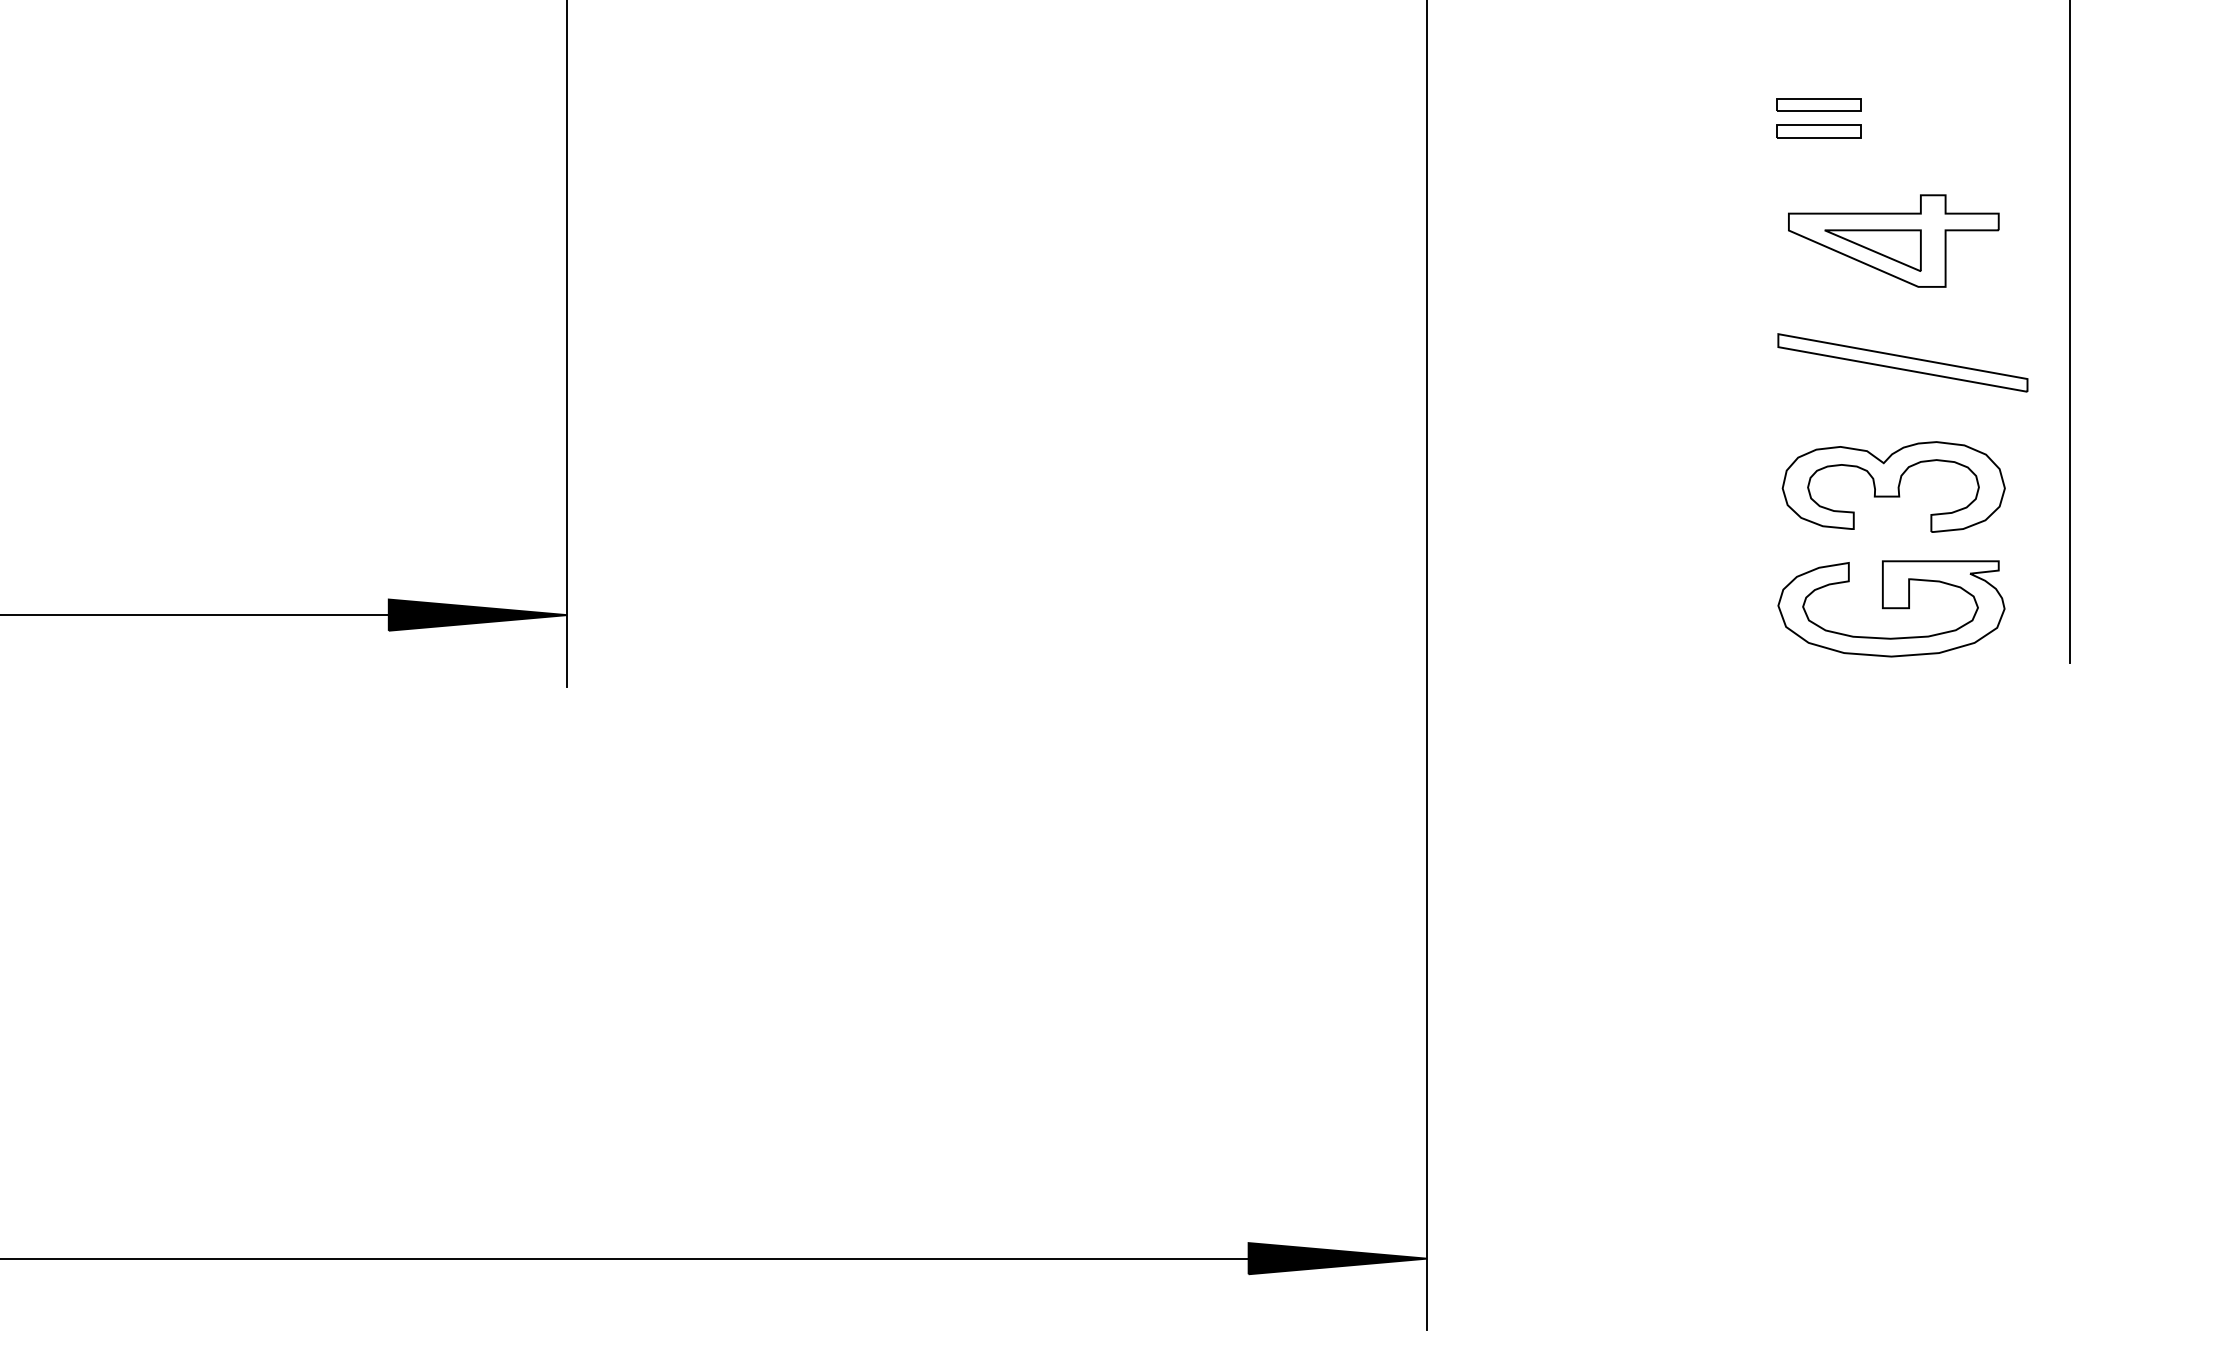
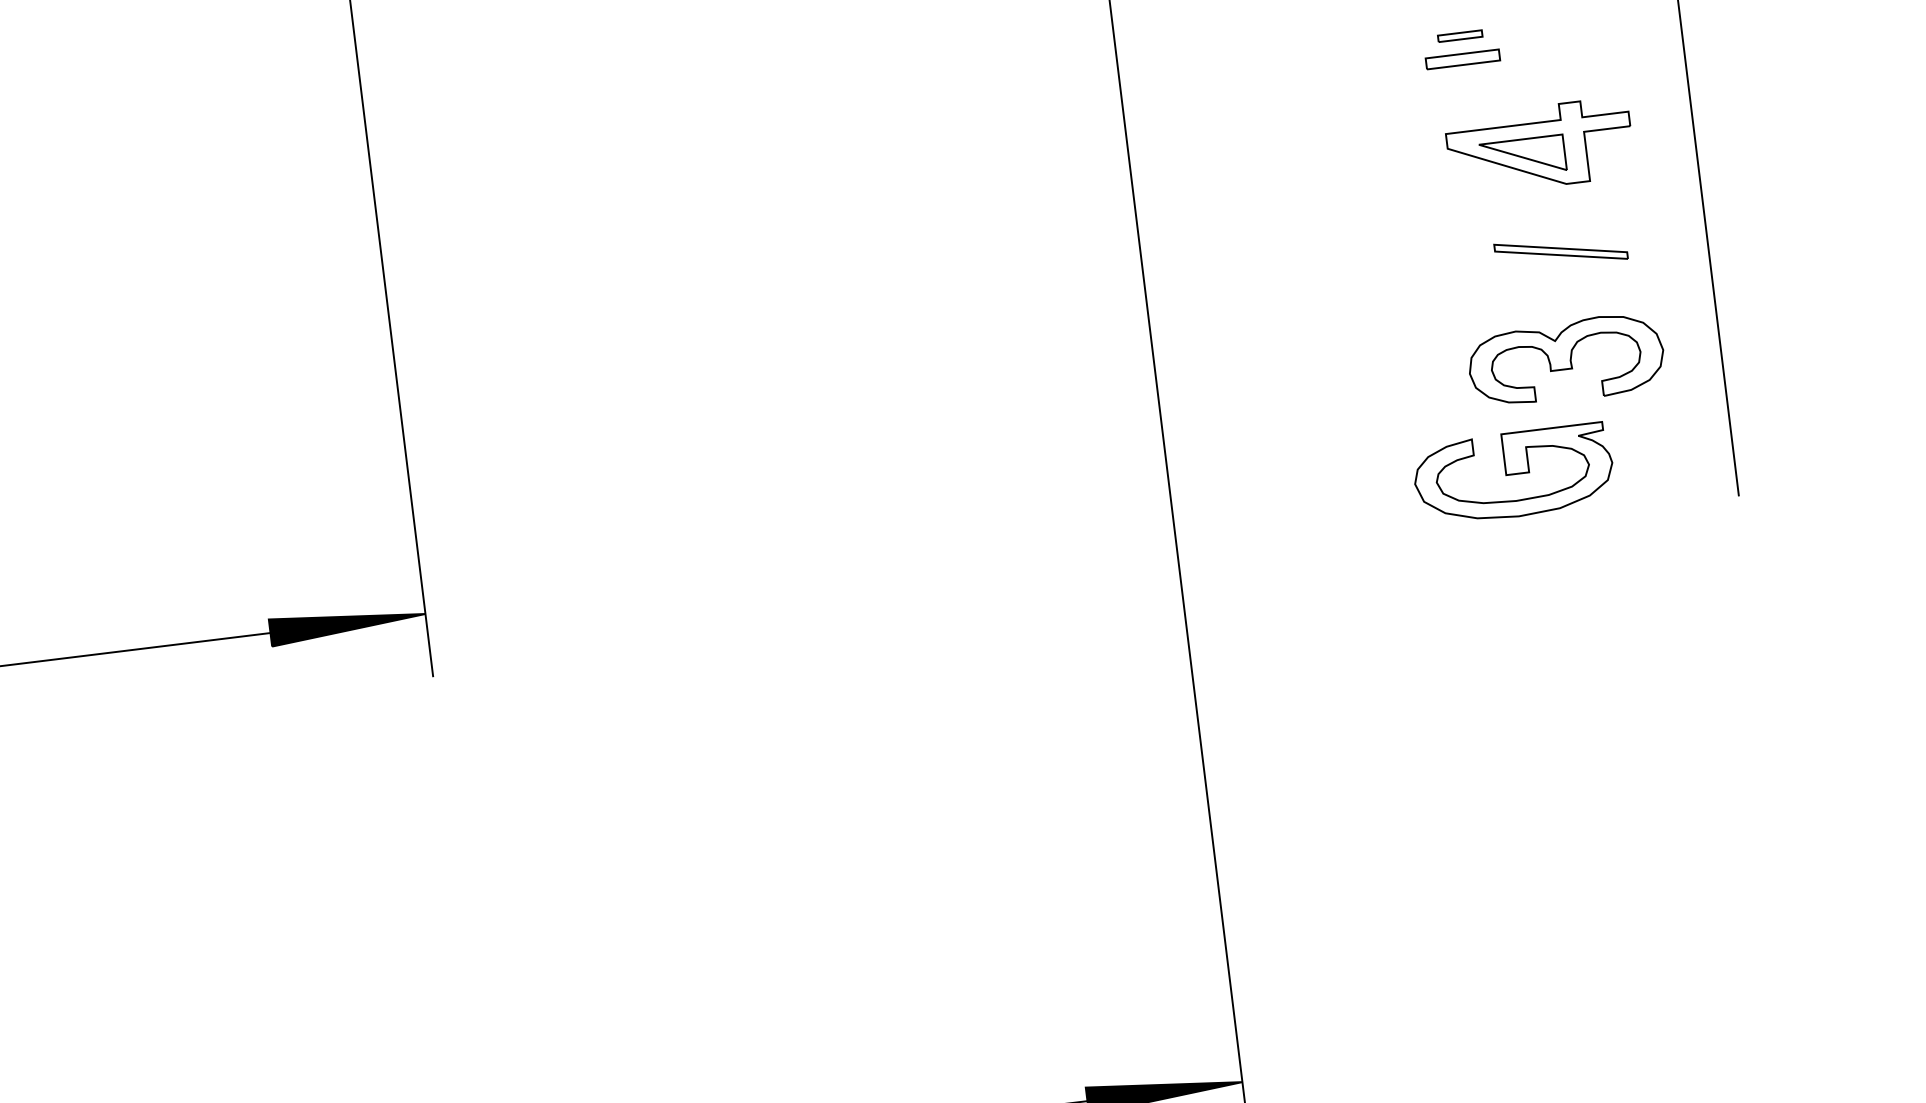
part: (1818, 104) -> (1460, 35), size x0.6
part: (1902, 362) -> (1560, 251), size x0.6
part: (1891, 608) -> (1513, 474), moved

